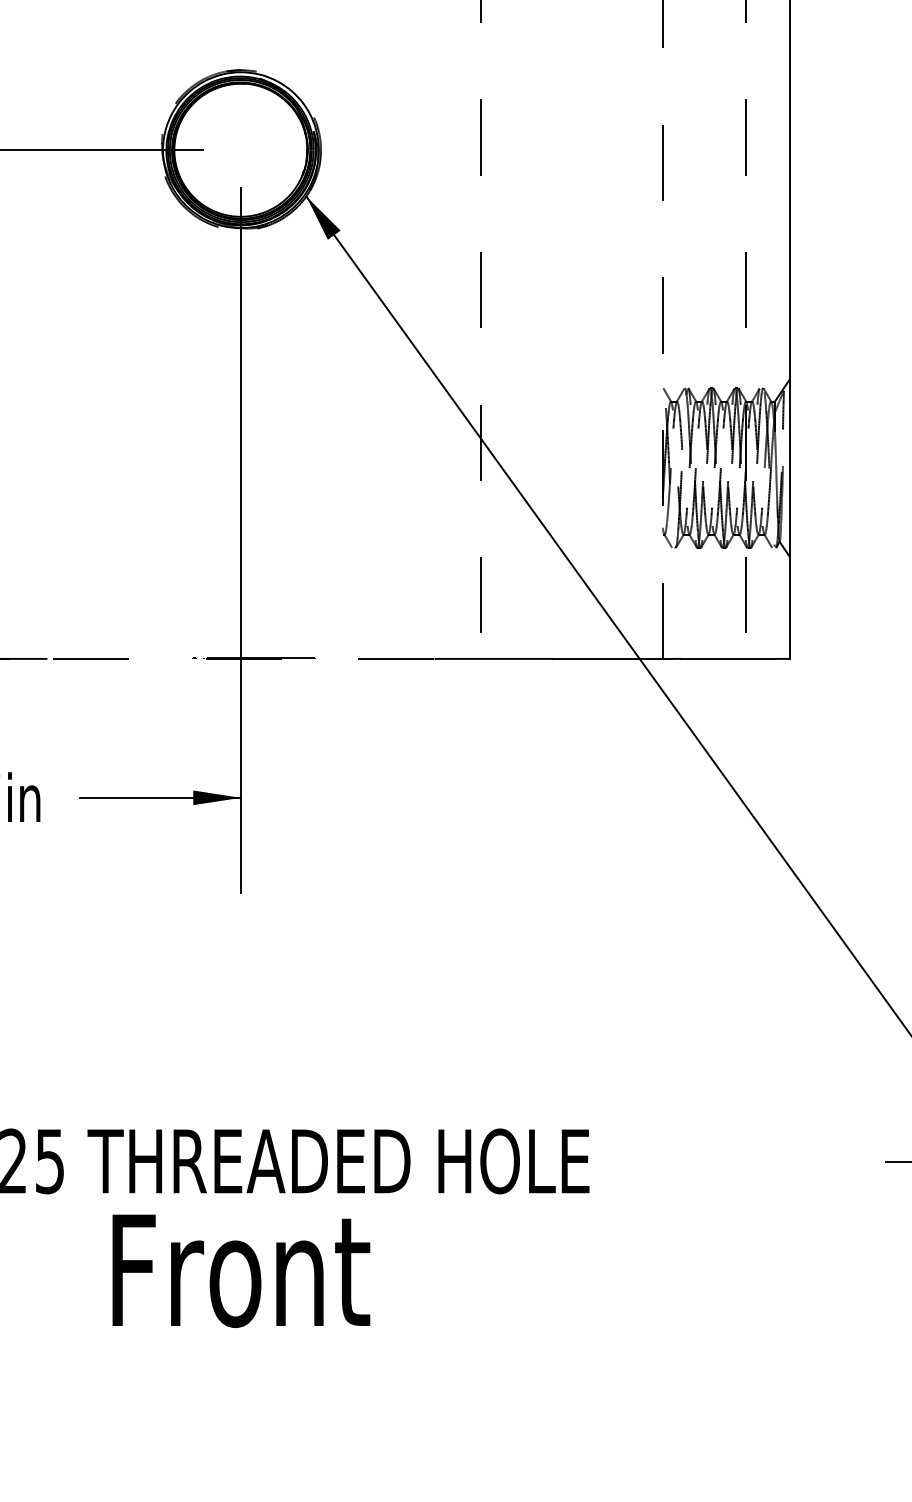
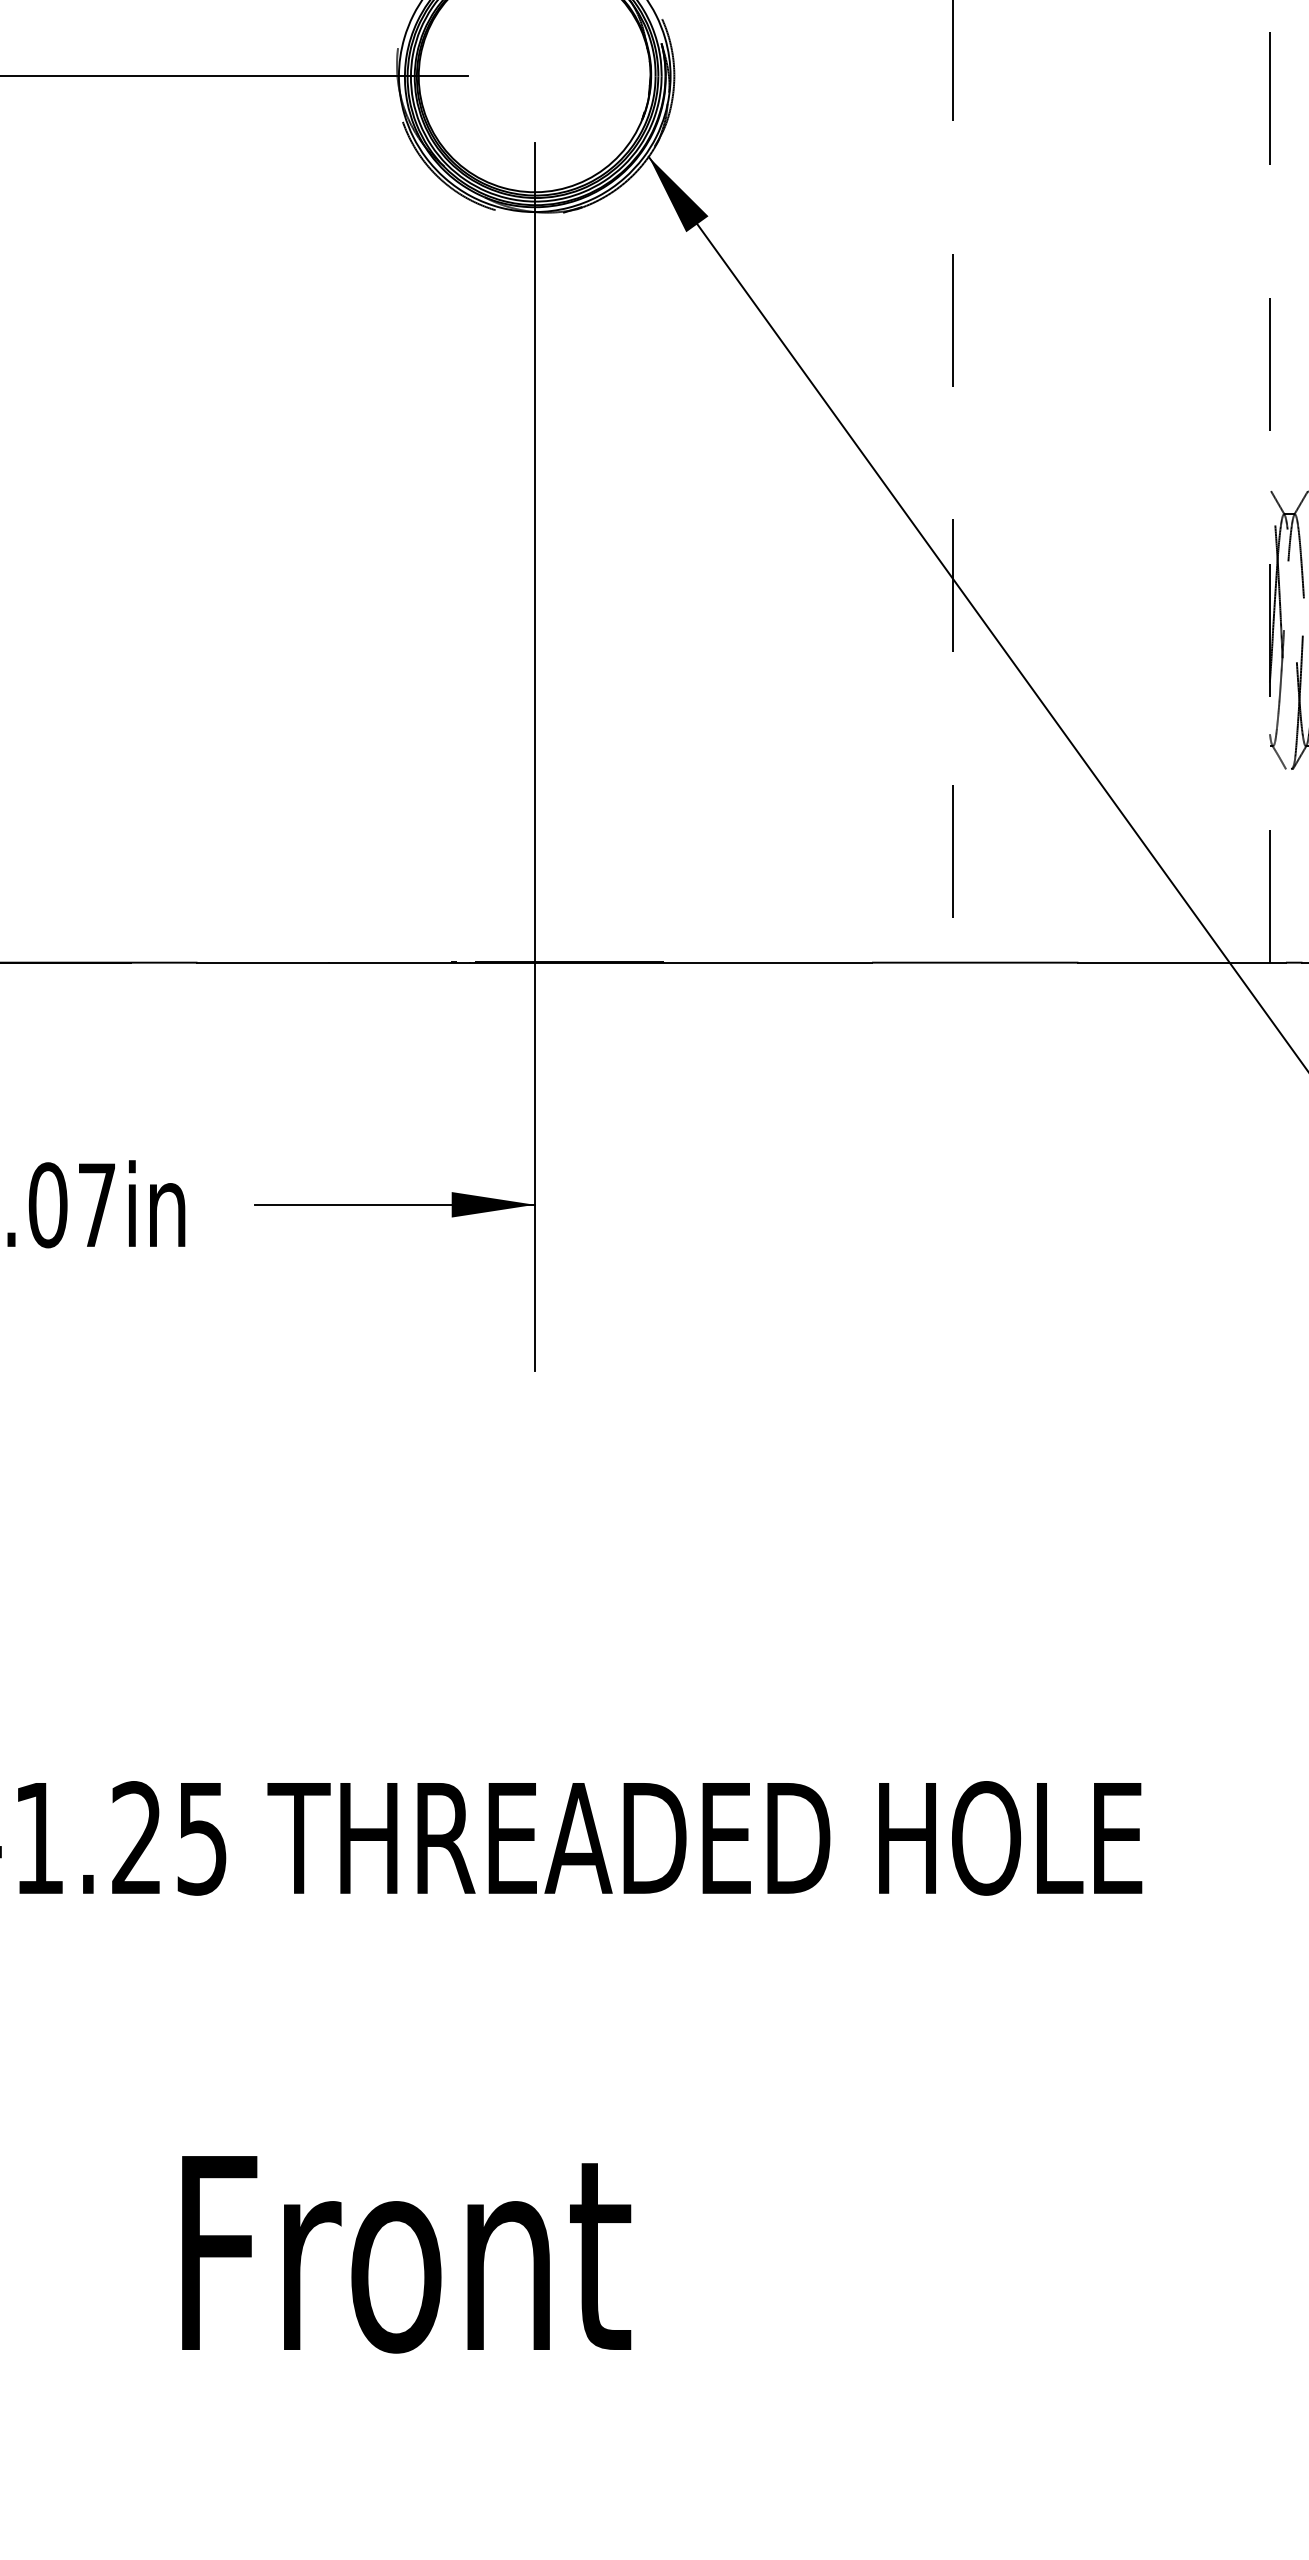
line: (240, 658) -> (534, 961), dashed -> solid
text: (241, 1270) -> (406, 2253), moved

